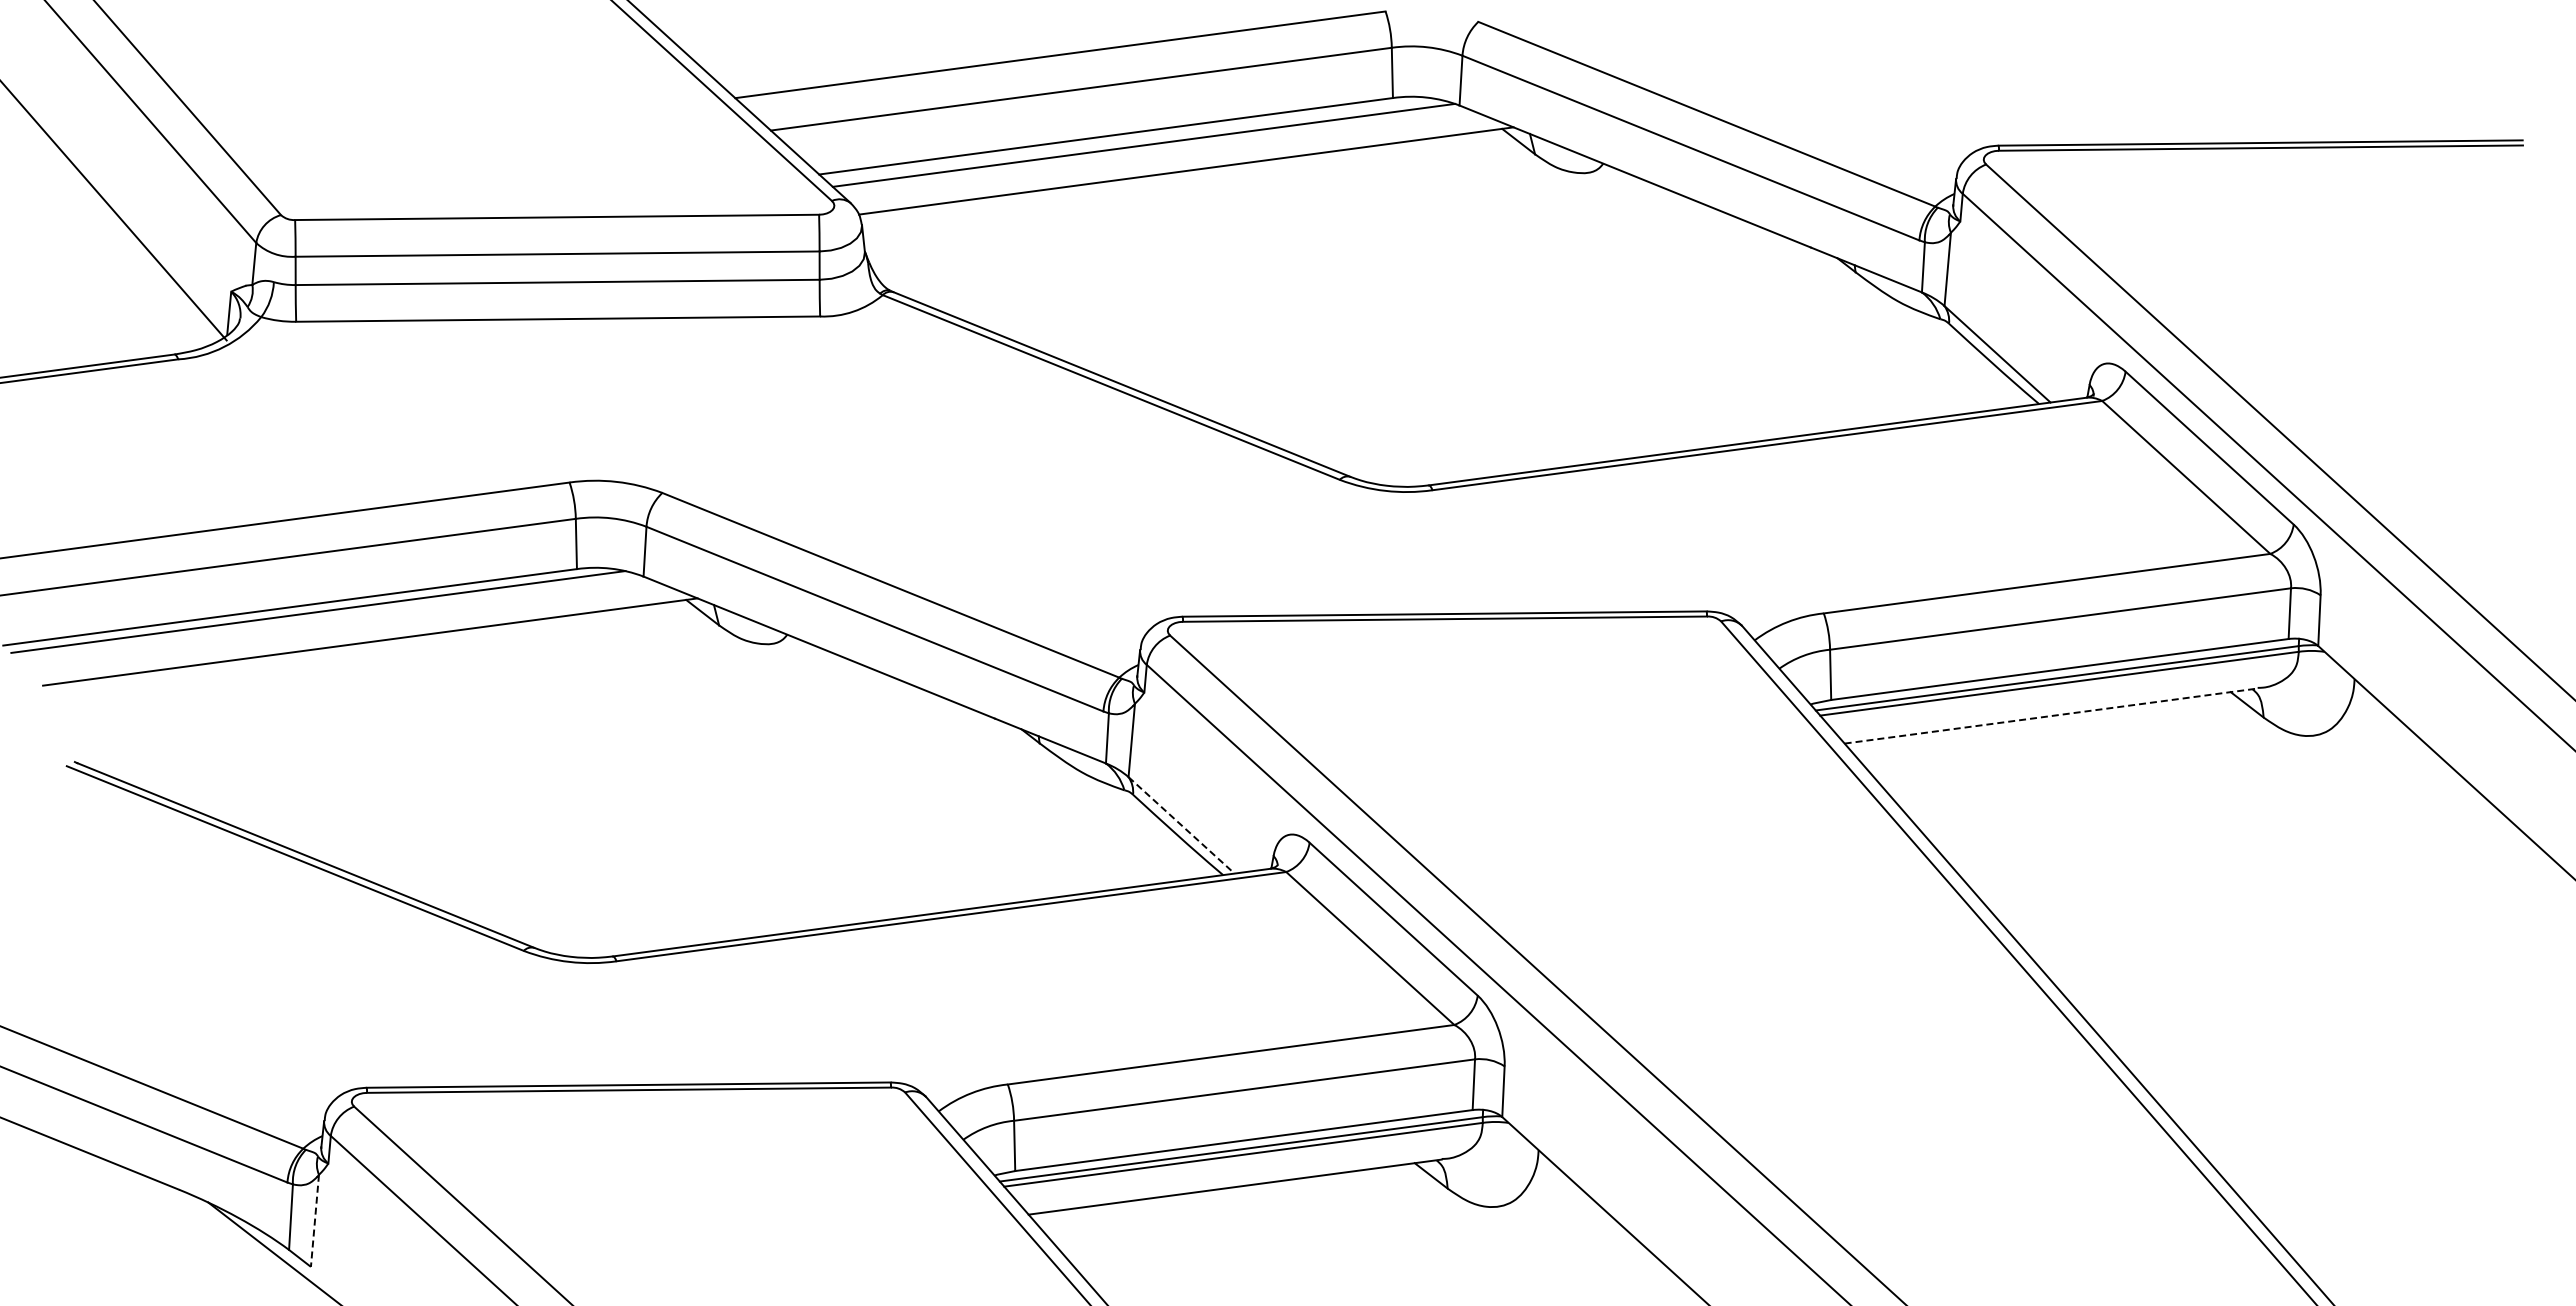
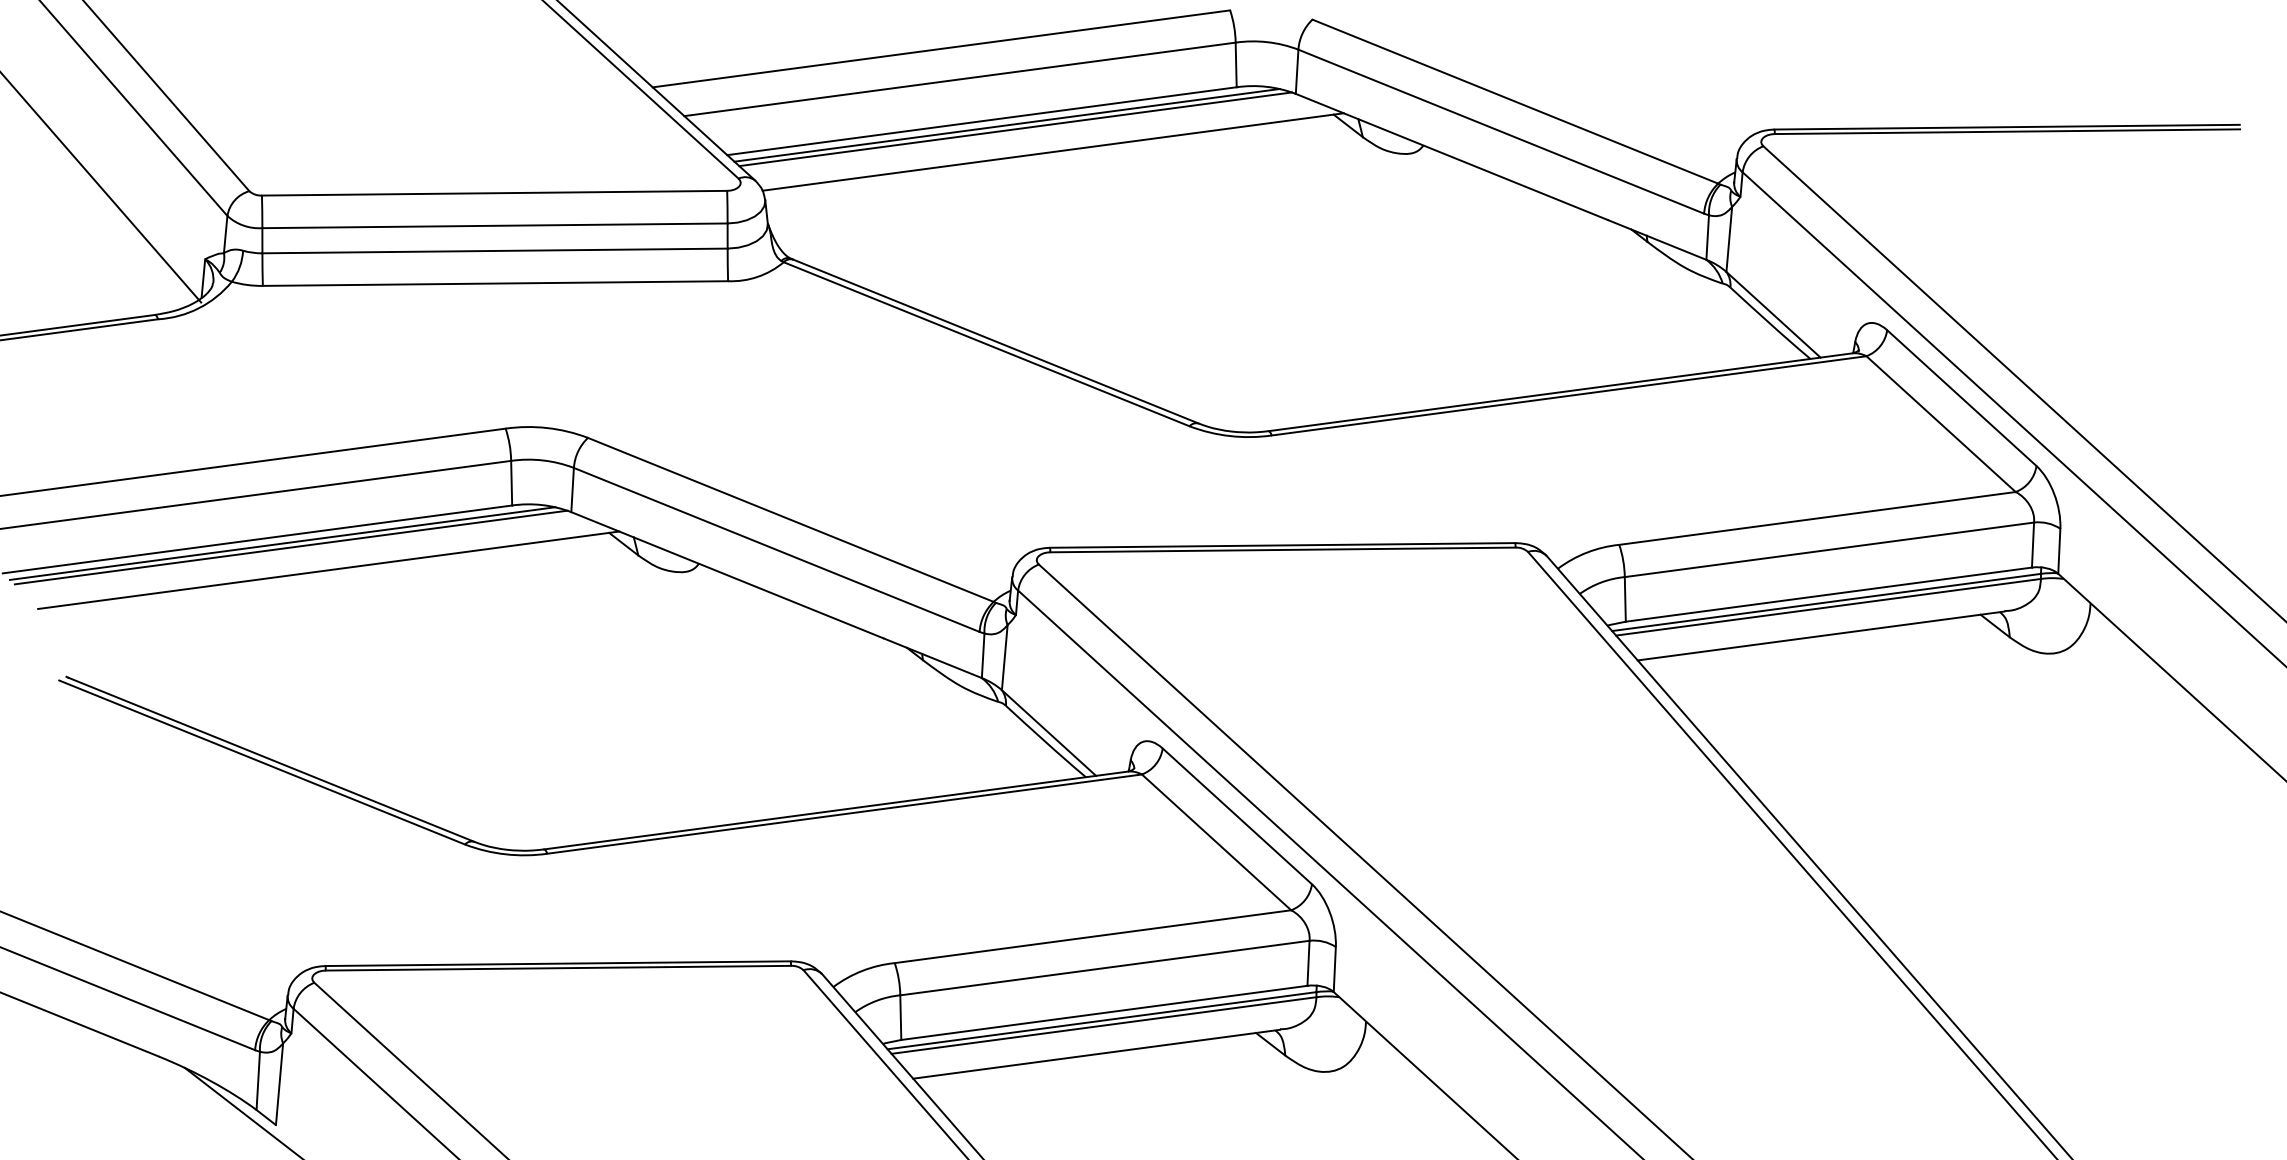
line: (1134, 140) -> (1007, 124), added
line: (327, 615) -> (290, 546), added
line: (2051, 716) -> (1821, 636), dashed -> solid
line: (1181, 825) -> (1048, 733), dashed -> solid
line: (314, 1221) -> (279, 1084), dashed -> solid

